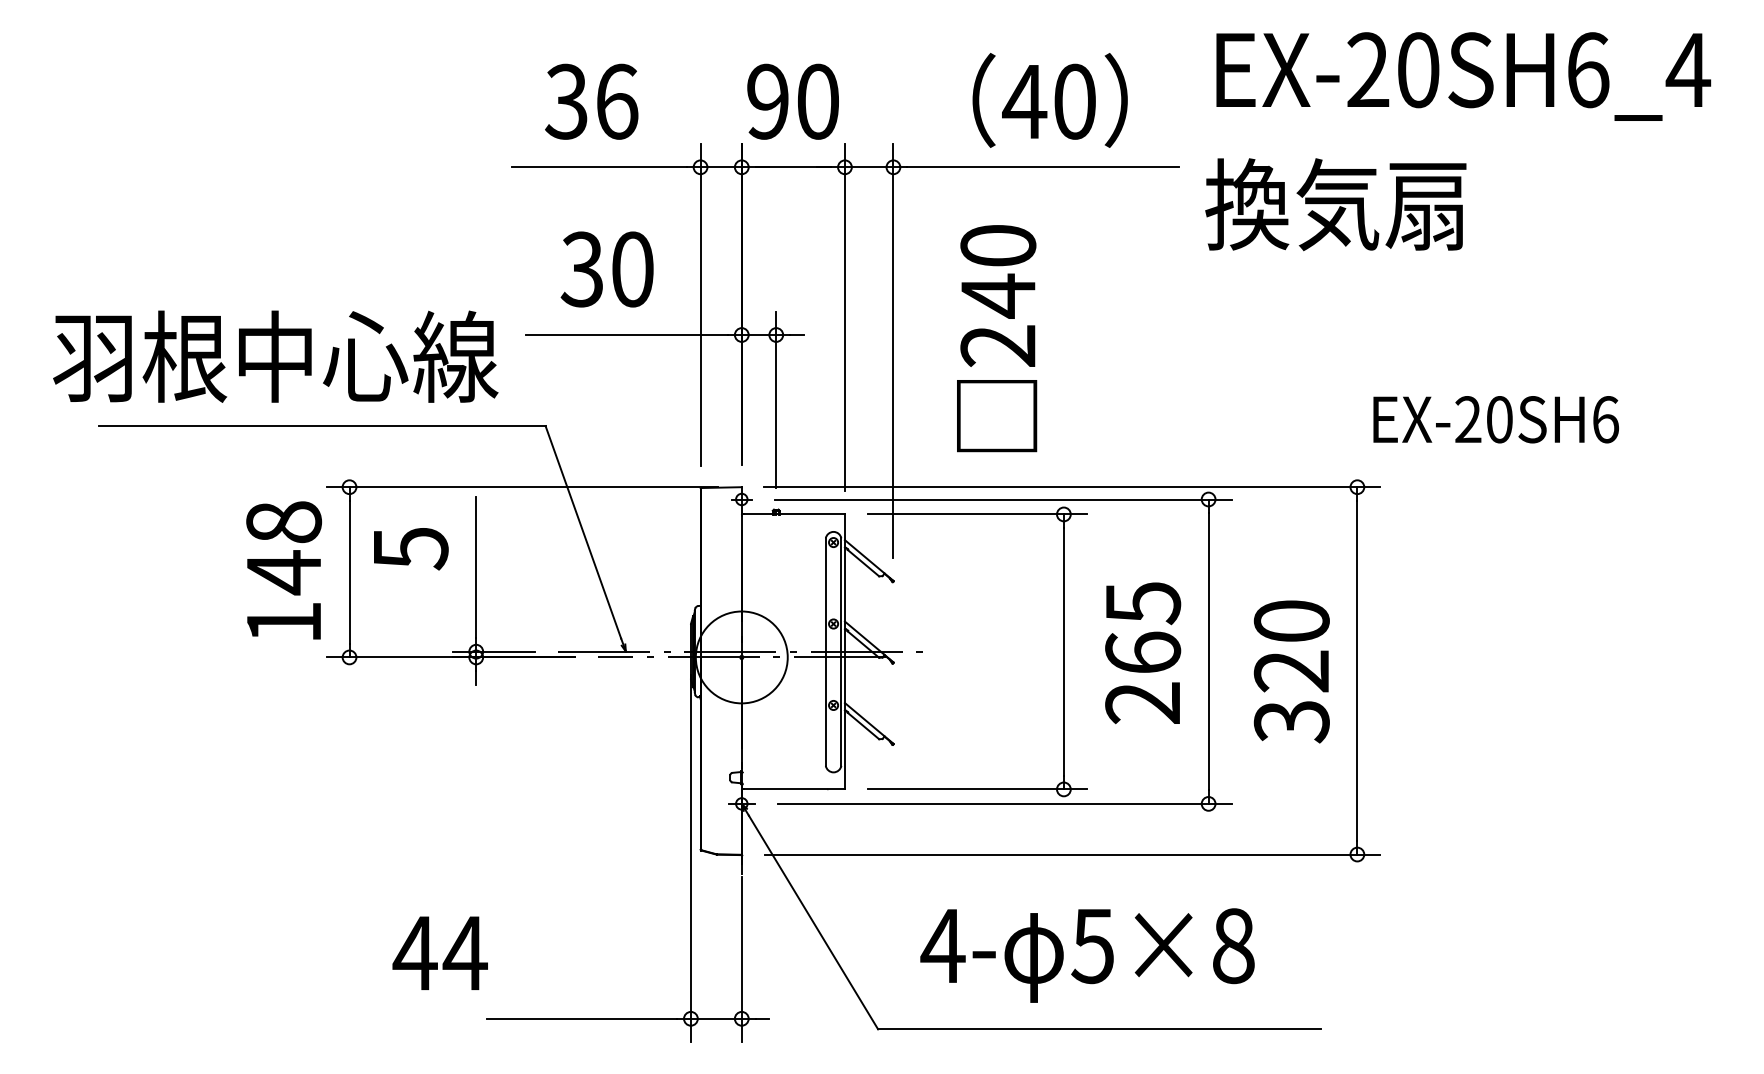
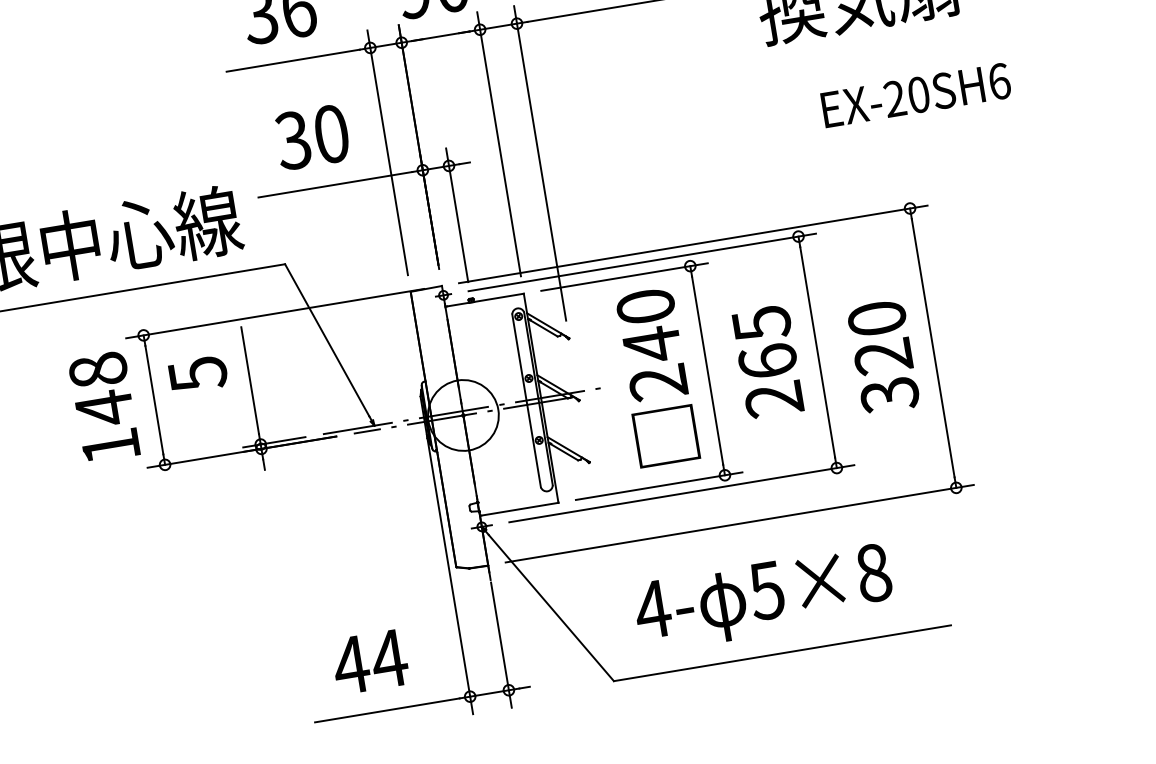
text: (997, 338) -> (656, 377), moved
text: (1495, 419) -> (915, 95), moved
text: (439, 952) -> (369, 661), moved

